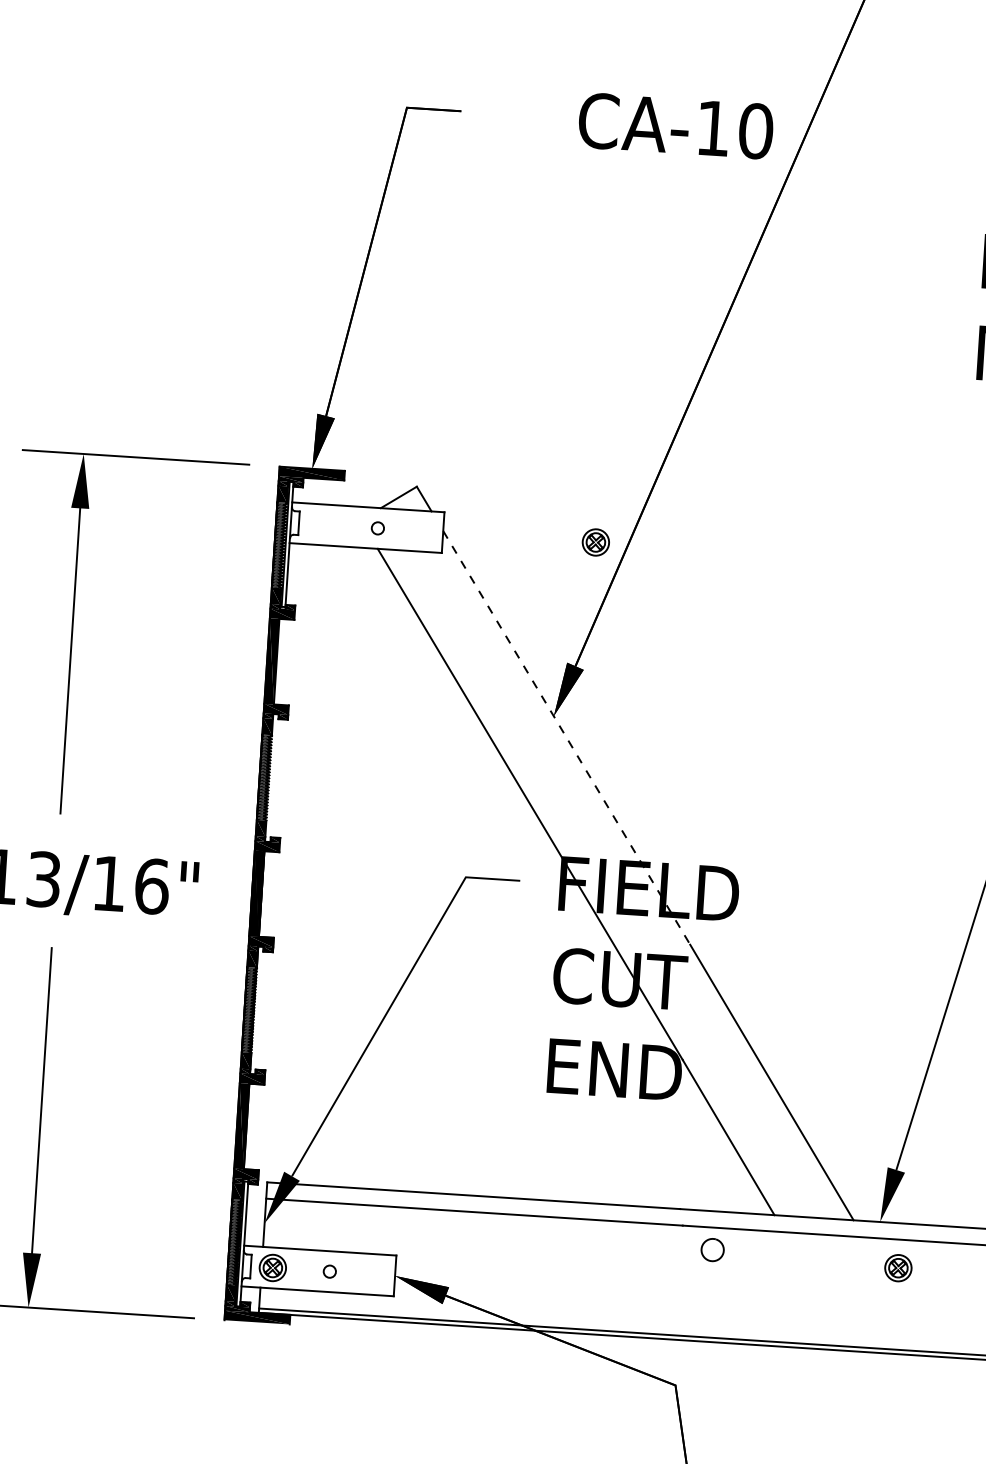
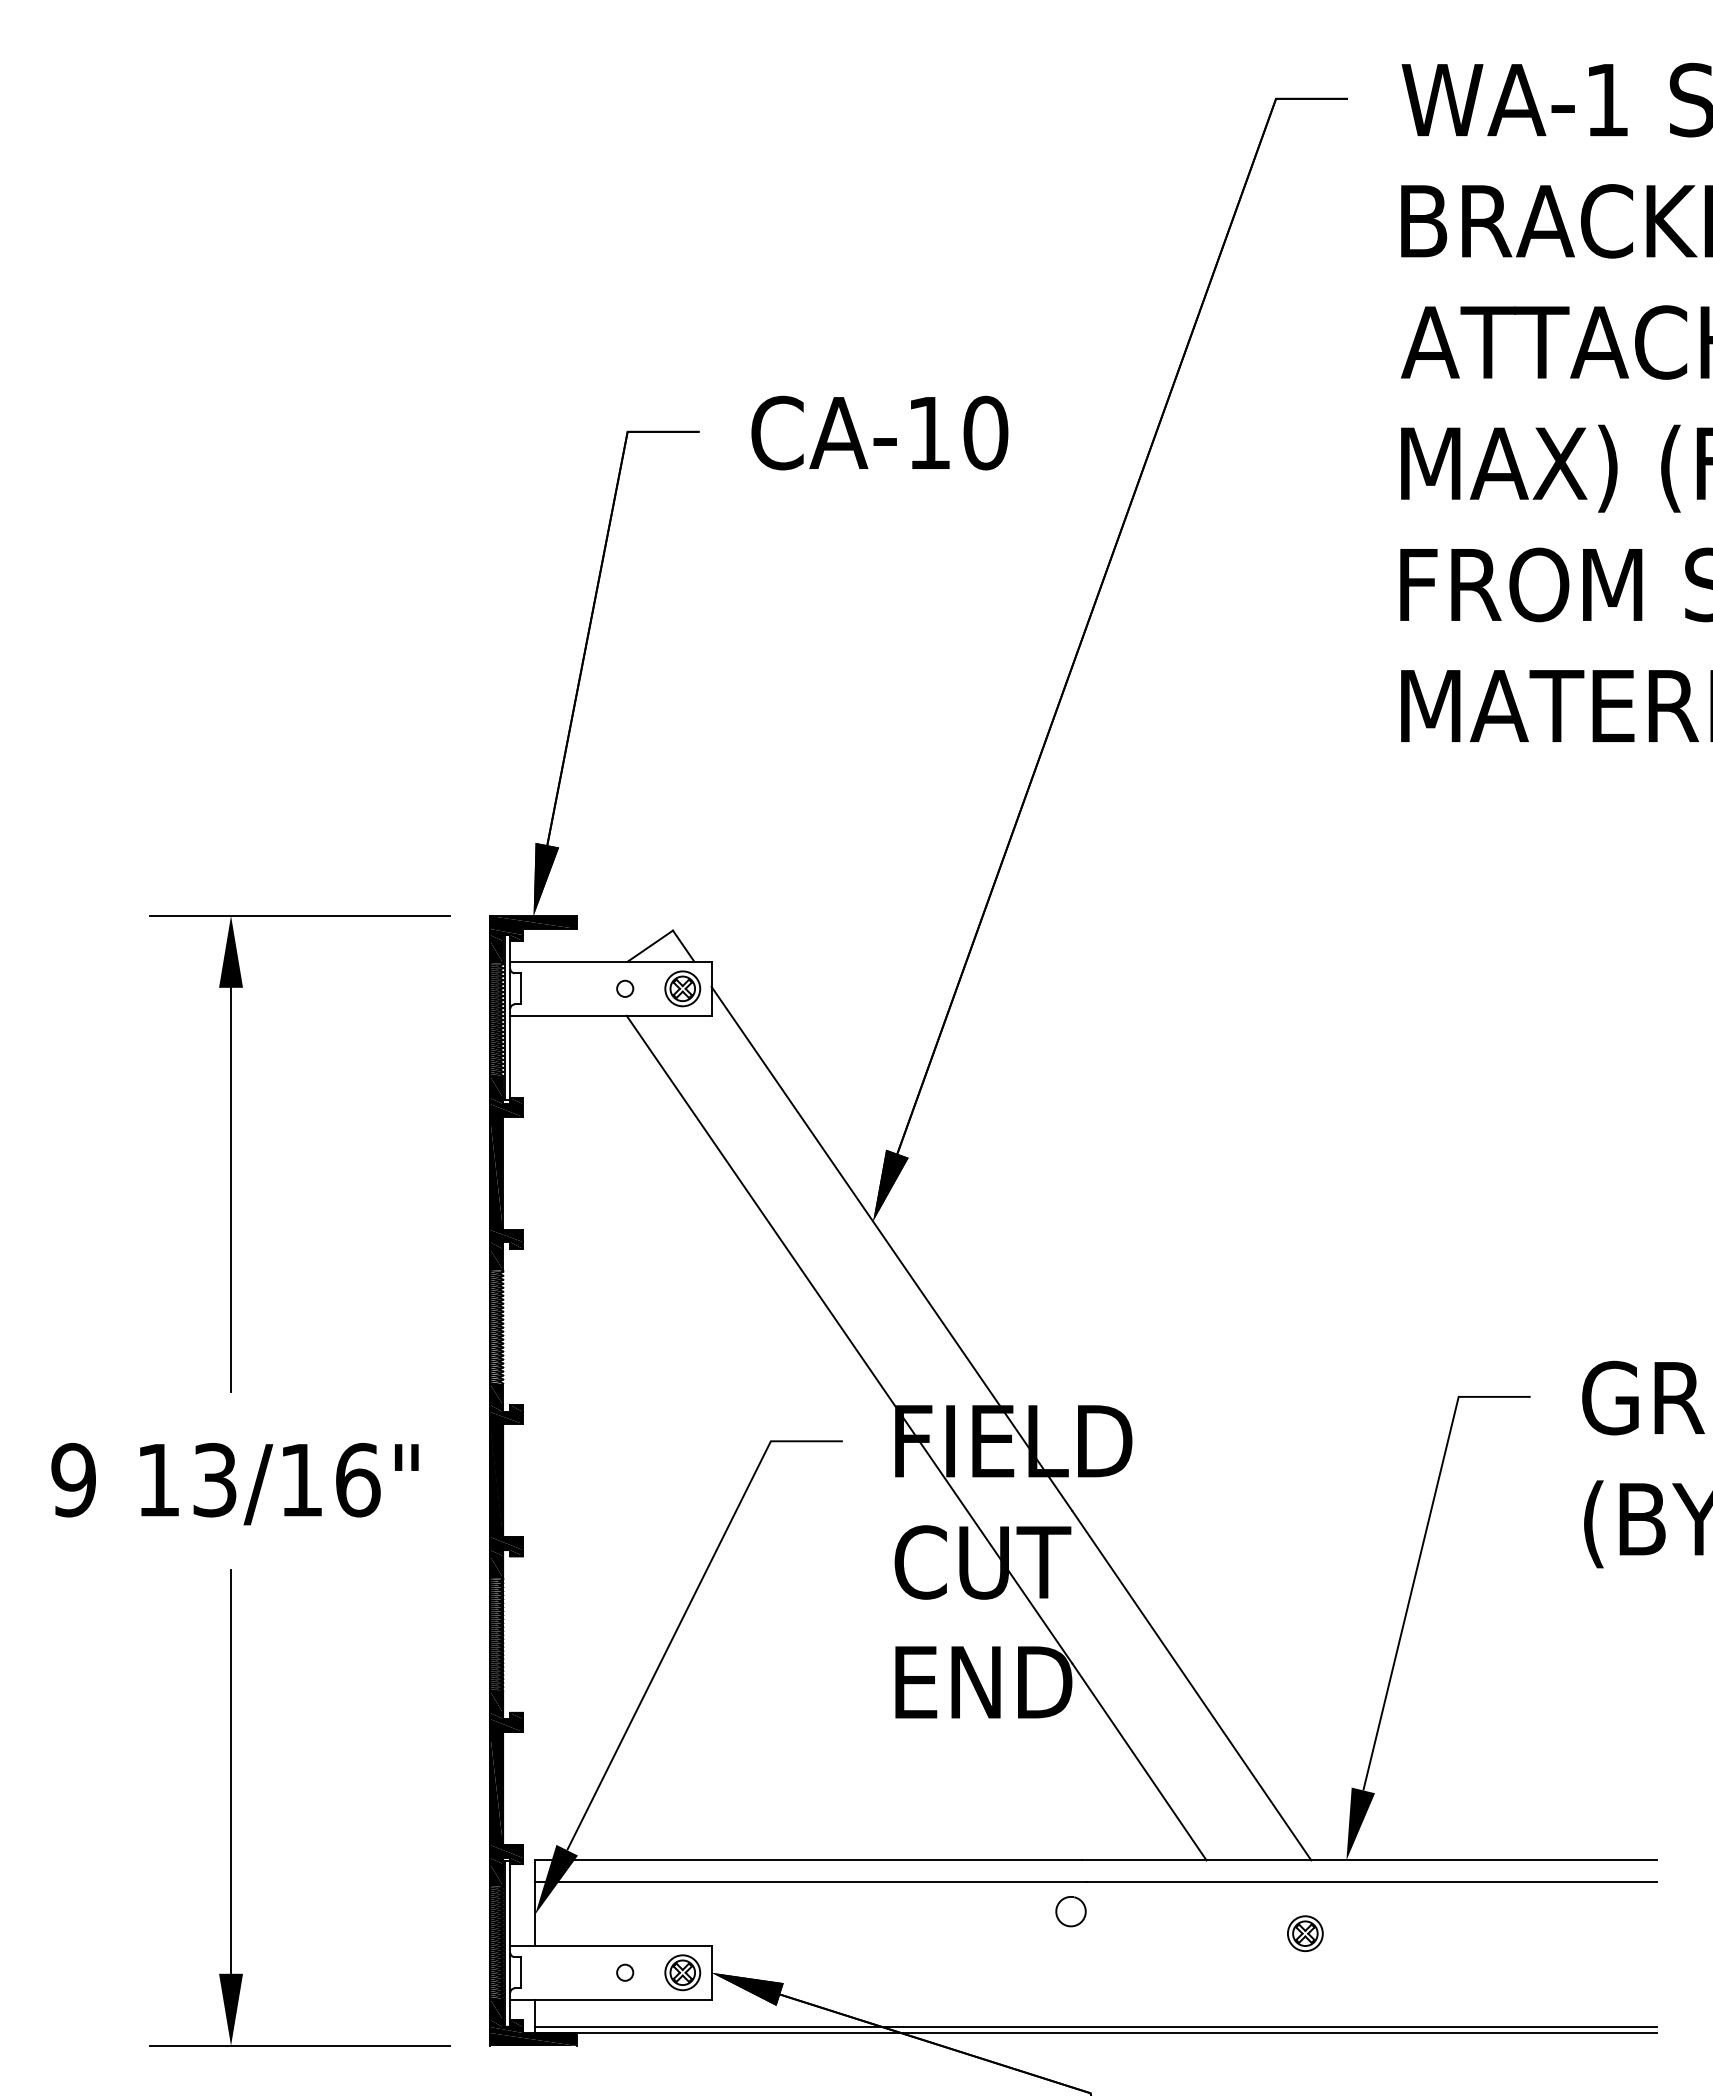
text: (675, 125) -> (879, 432), moved
part: (595, 542) -> (682, 988), moved
line: (567, 738) -> (892, 1249), dashed -> solid
arc: (703, 1245) -> (1058, 1906), moved
part: (272, 1267) -> (682, 1972), moved
part: (898, 1268) -> (1305, 1933), moved

